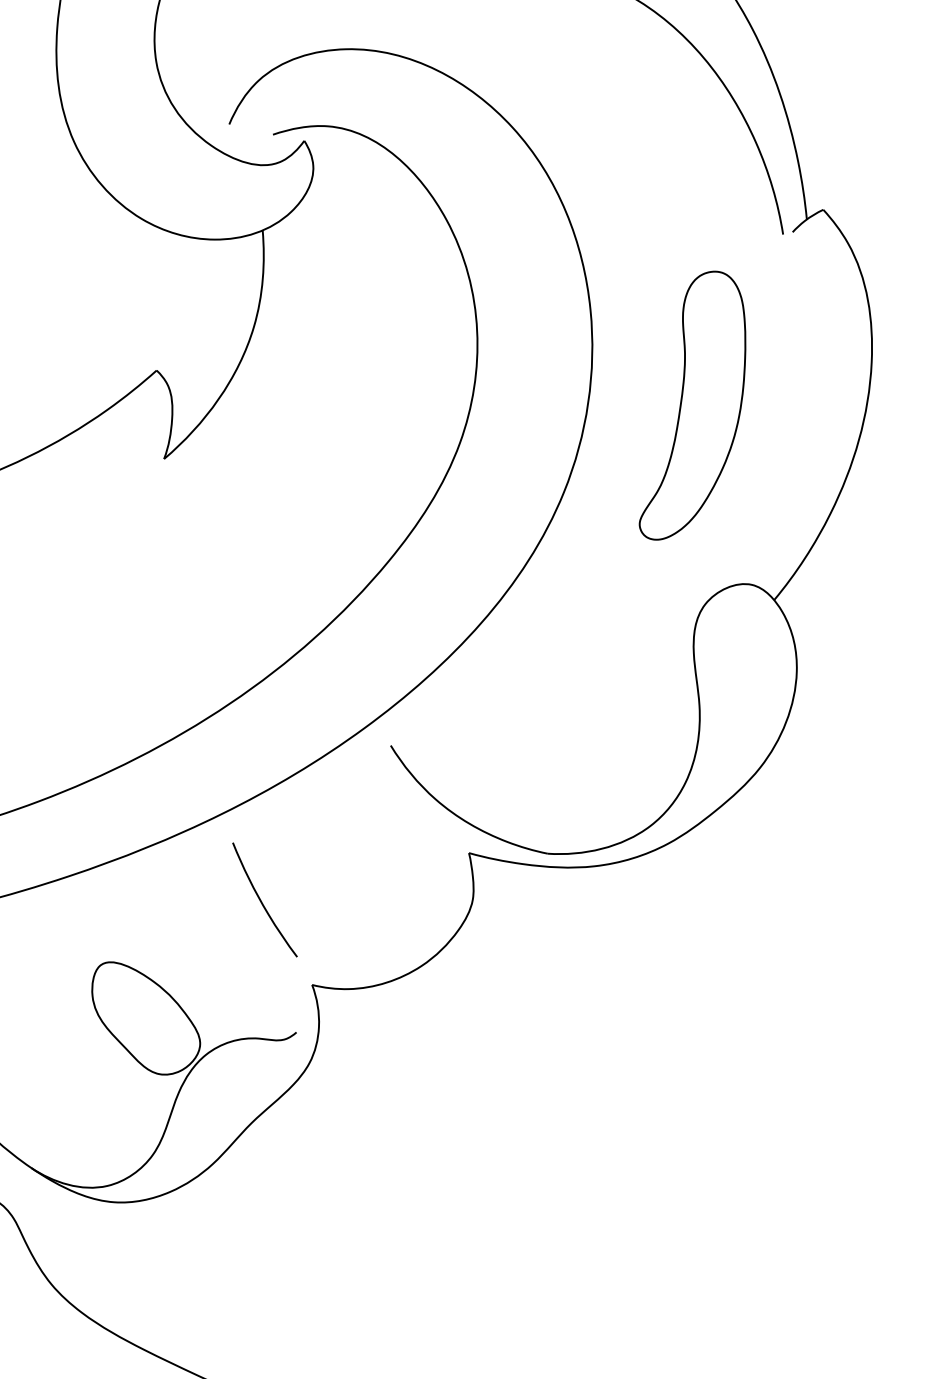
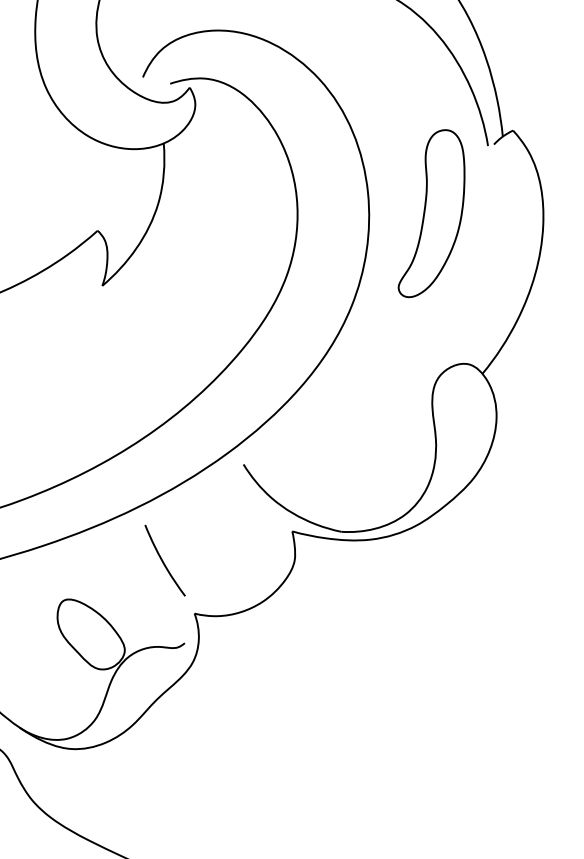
part: (692, 405) -> (431, 213), moved

